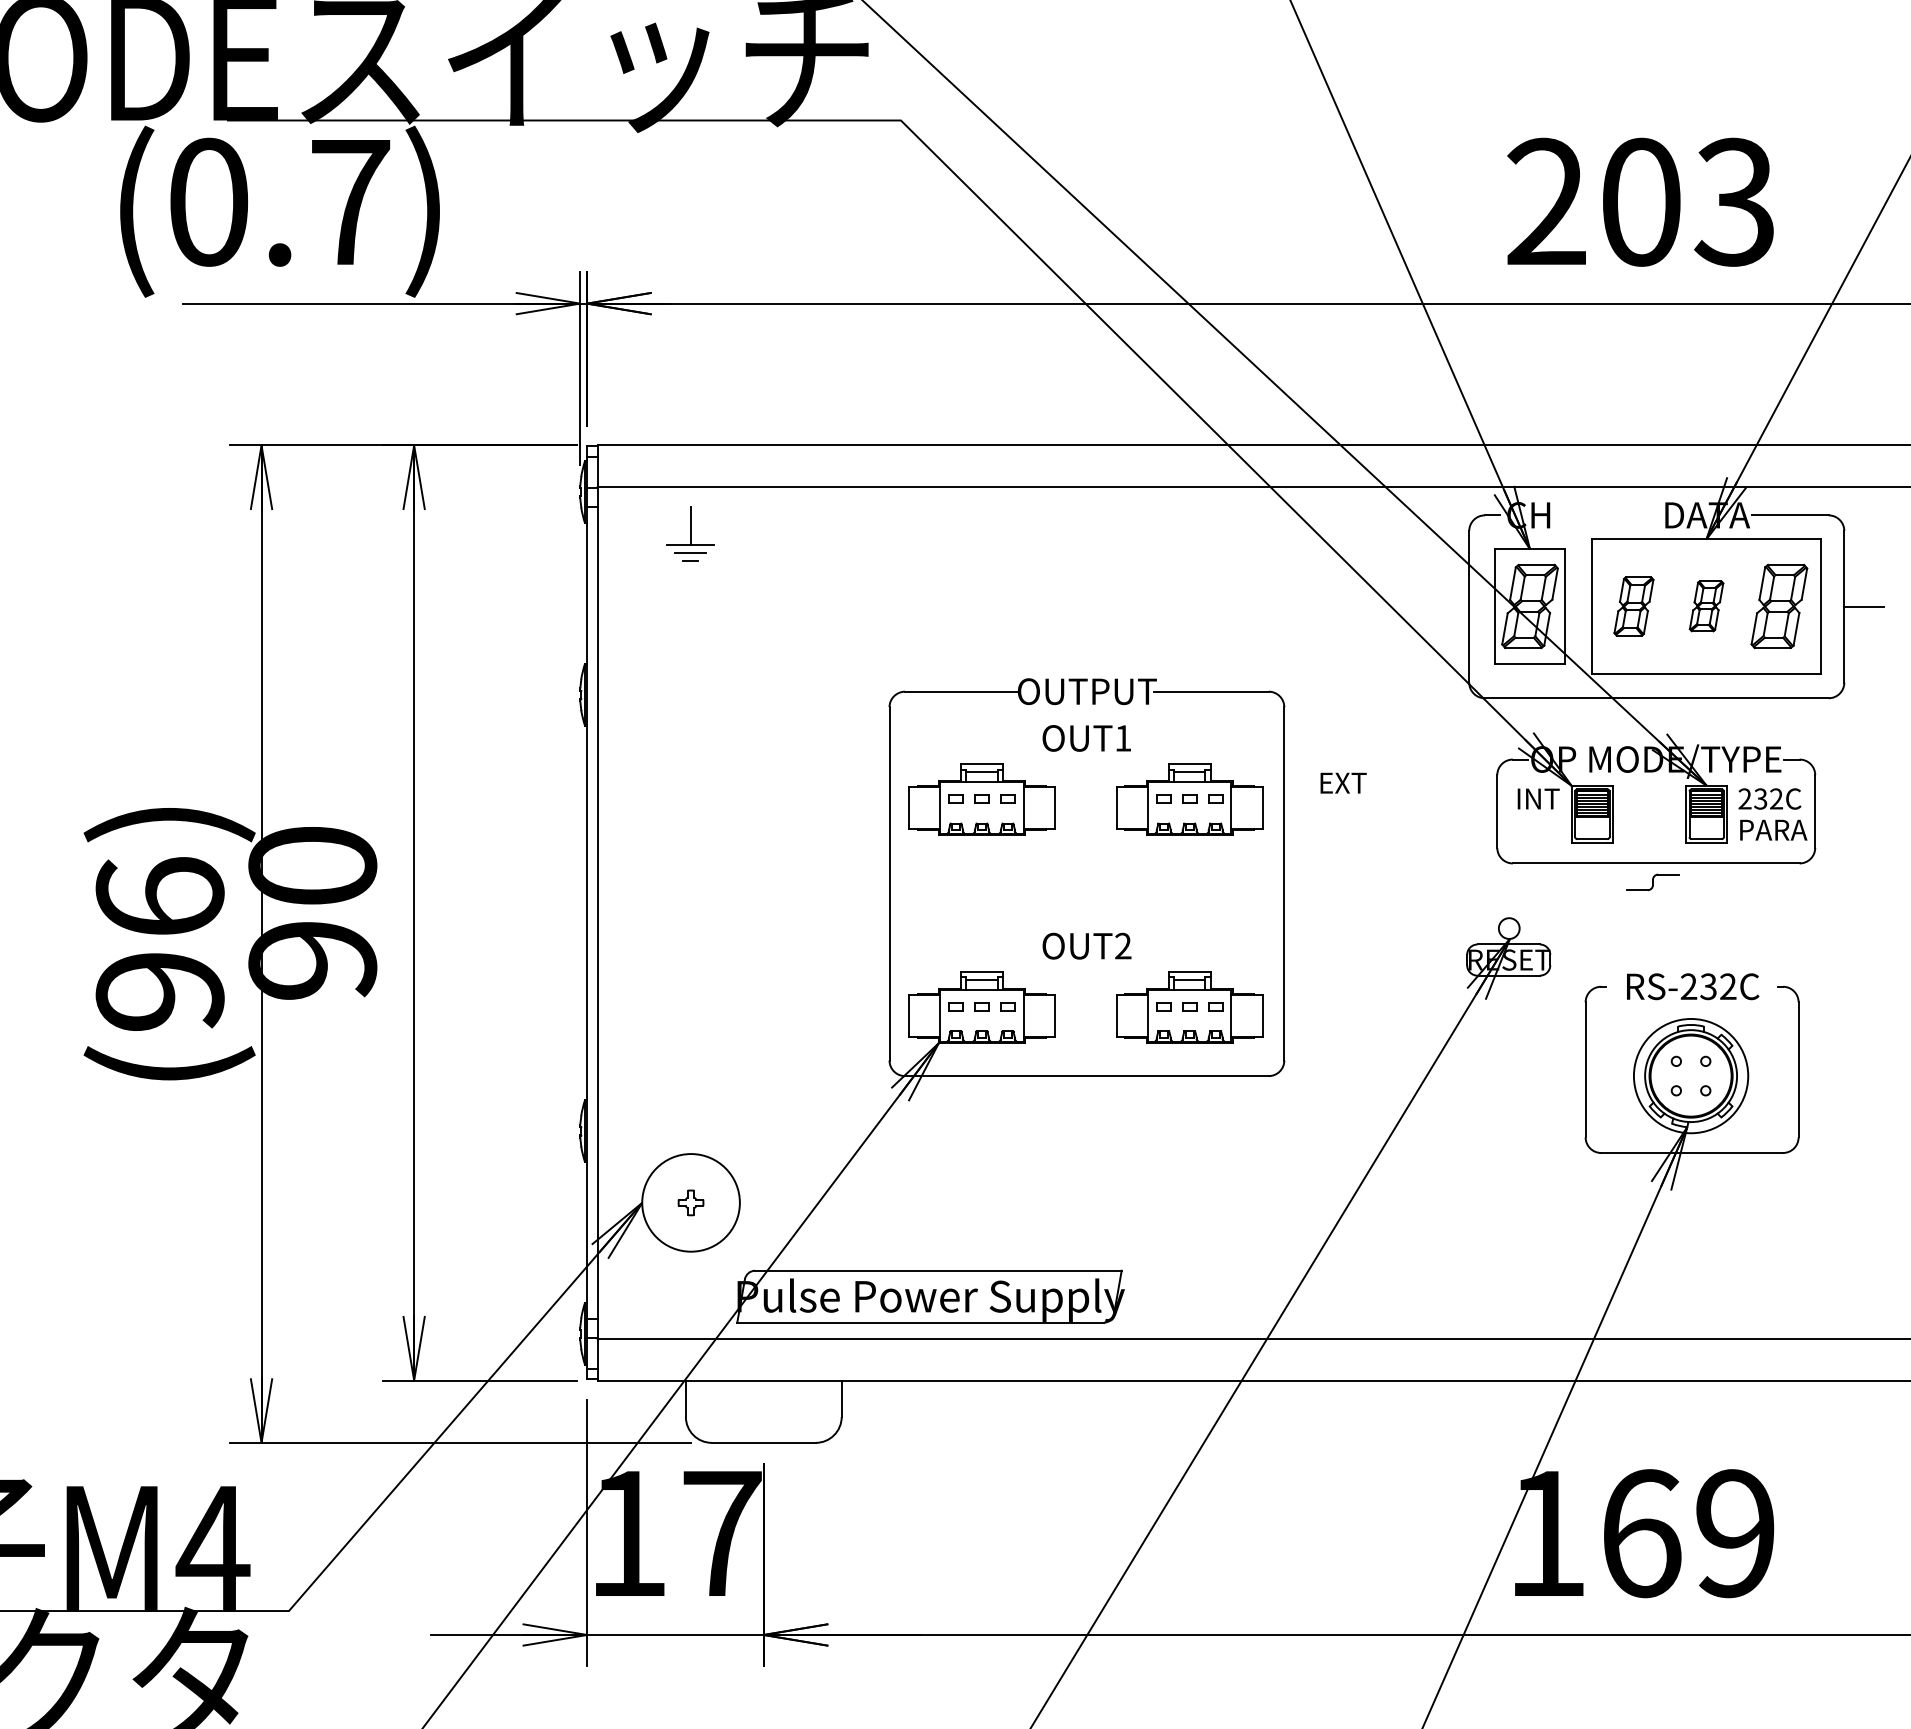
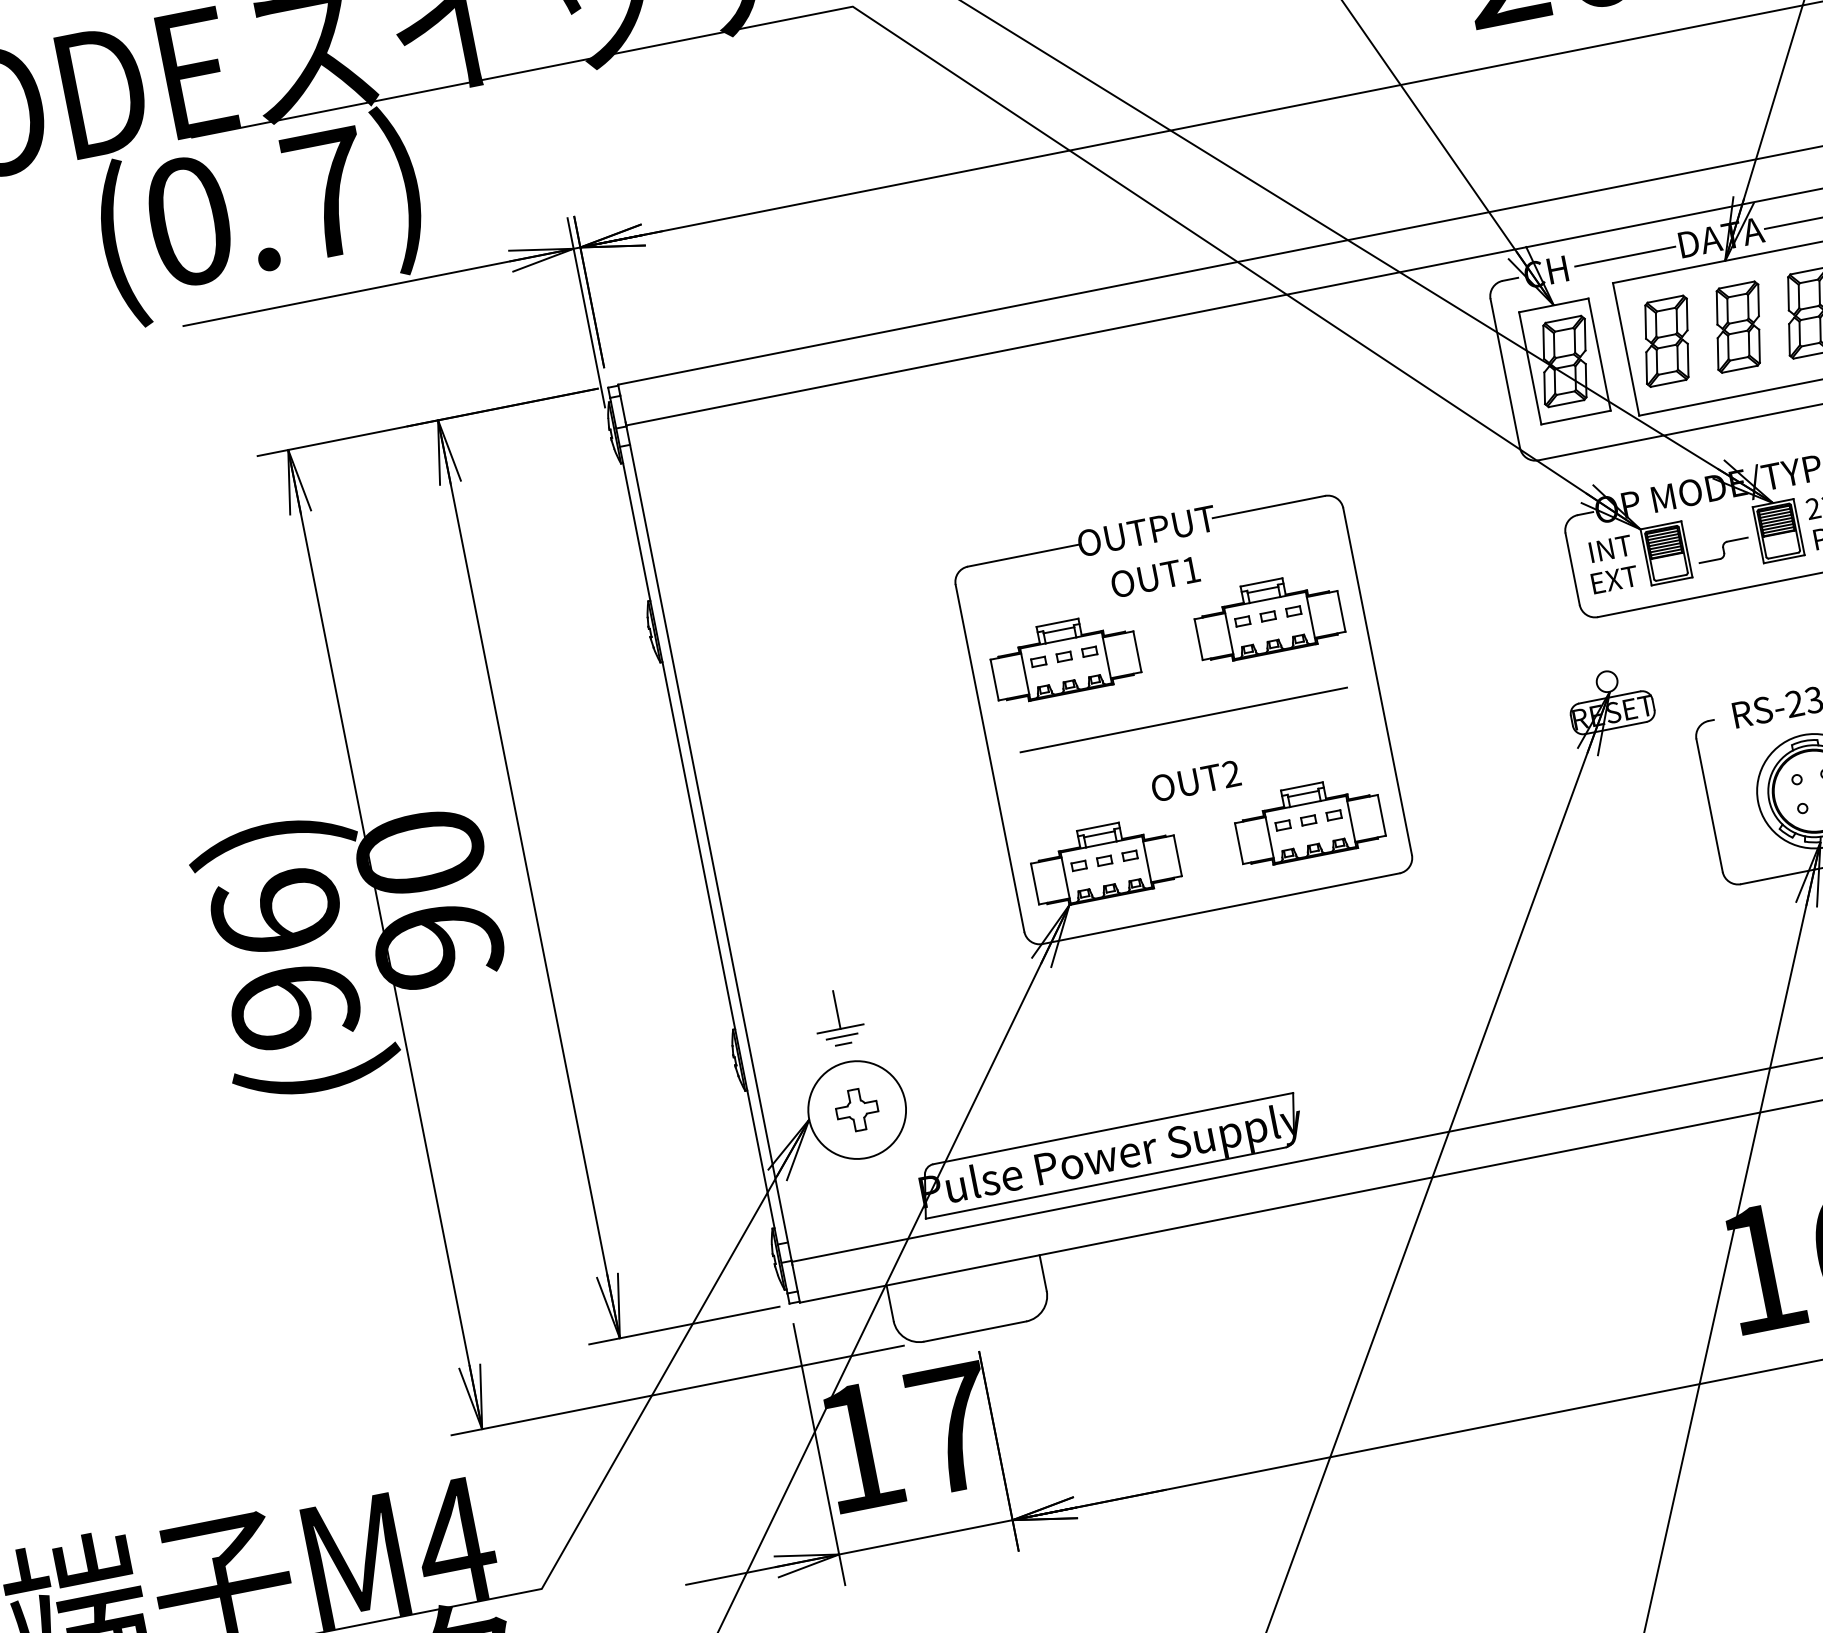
line: (1609, 515) -> (1625, 256), added
part: (690, 533) -> (838, 1017), moved
part: (1706, 605) -> (1737, 326), size x1.67
part: (1633, 606) -> (1666, 341), size x1.43
text: (1343, 782) -> (1614, 579), moved
part: (1652, 882) -> (1723, 550), moved
line: (1086, 883) -> (1183, 719), added
part: (690, 1202) -> (856, 1109), size x1.67

